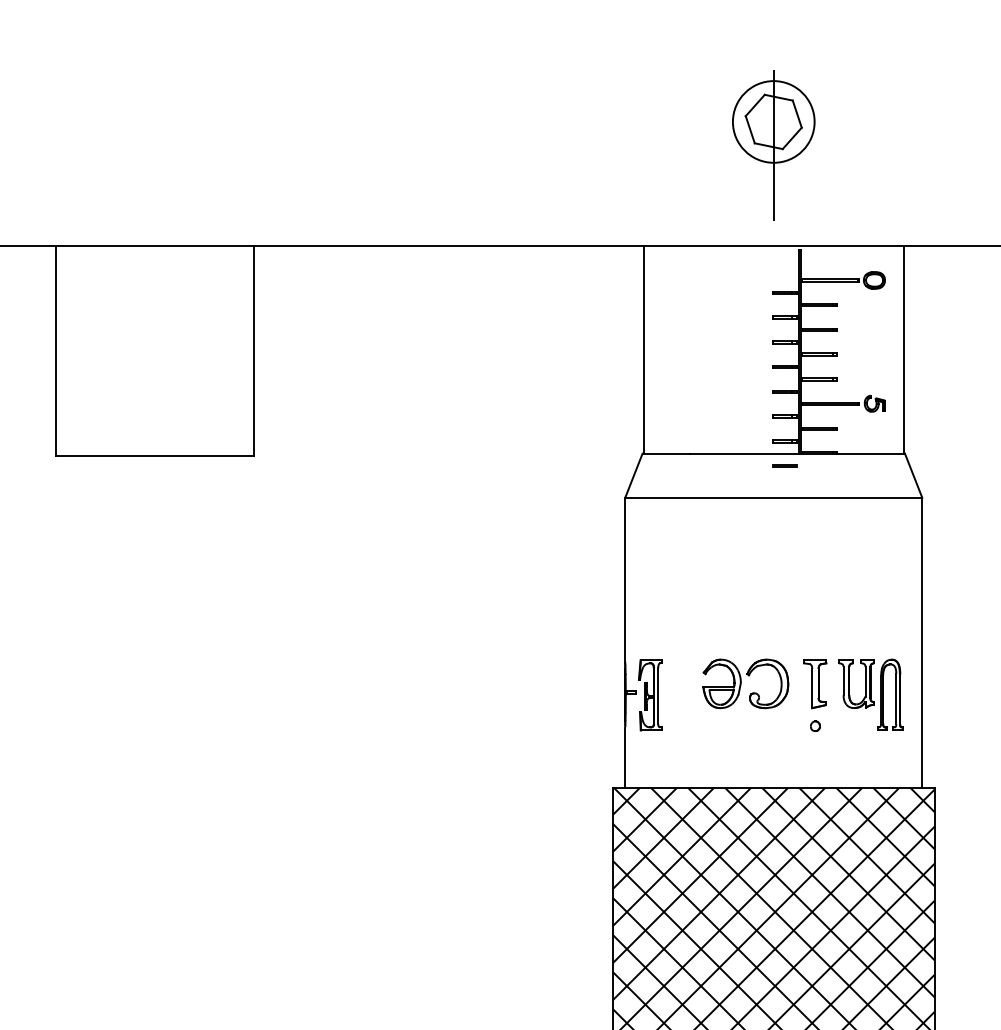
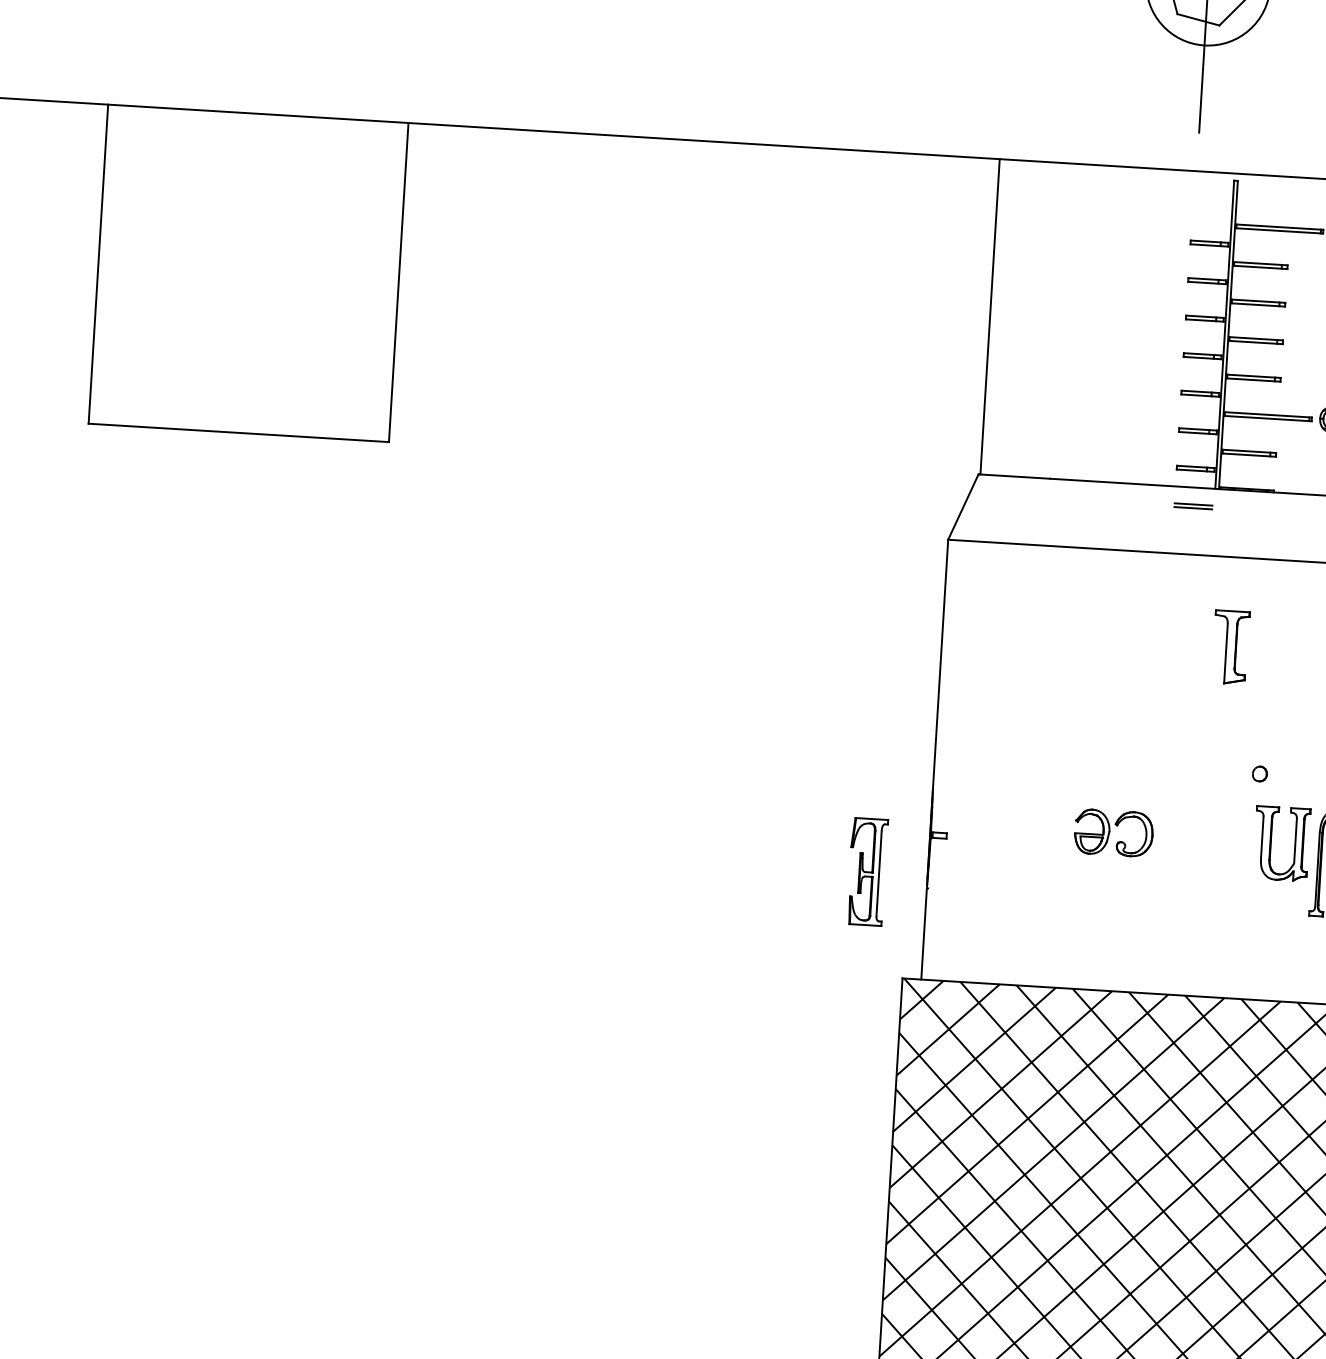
part: (745, 683) -> (1113, 832), size x0.6
part: (815, 684) -> (1231, 647), moved
part: (650, 695) -> (867, 872), moved
part: (815, 725) -> (1260, 772), moved

